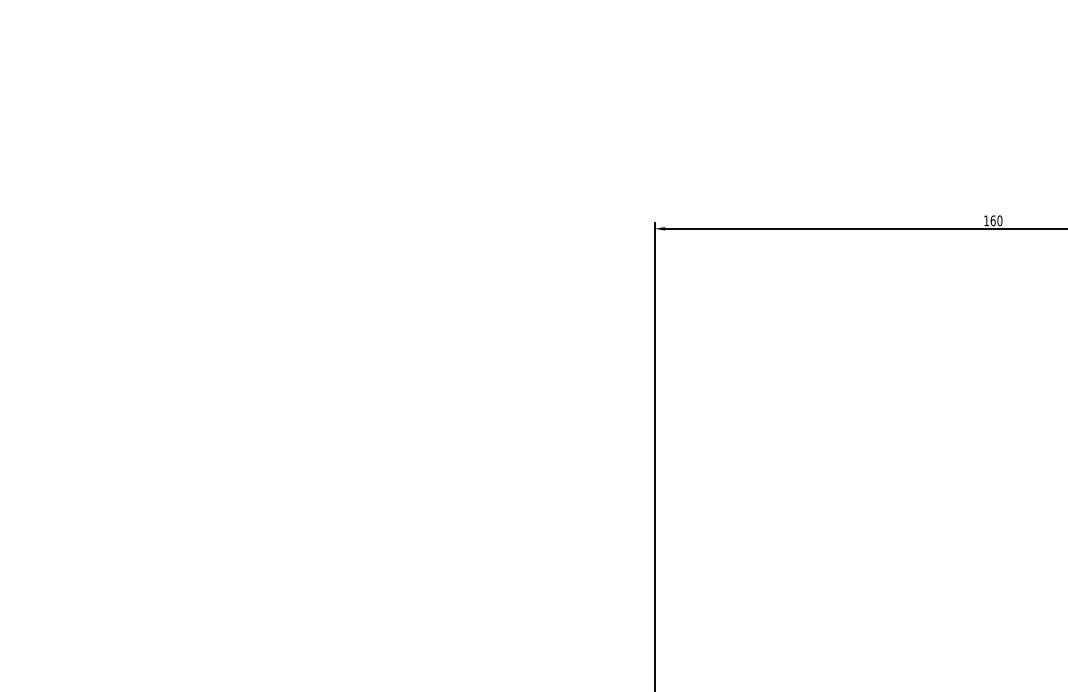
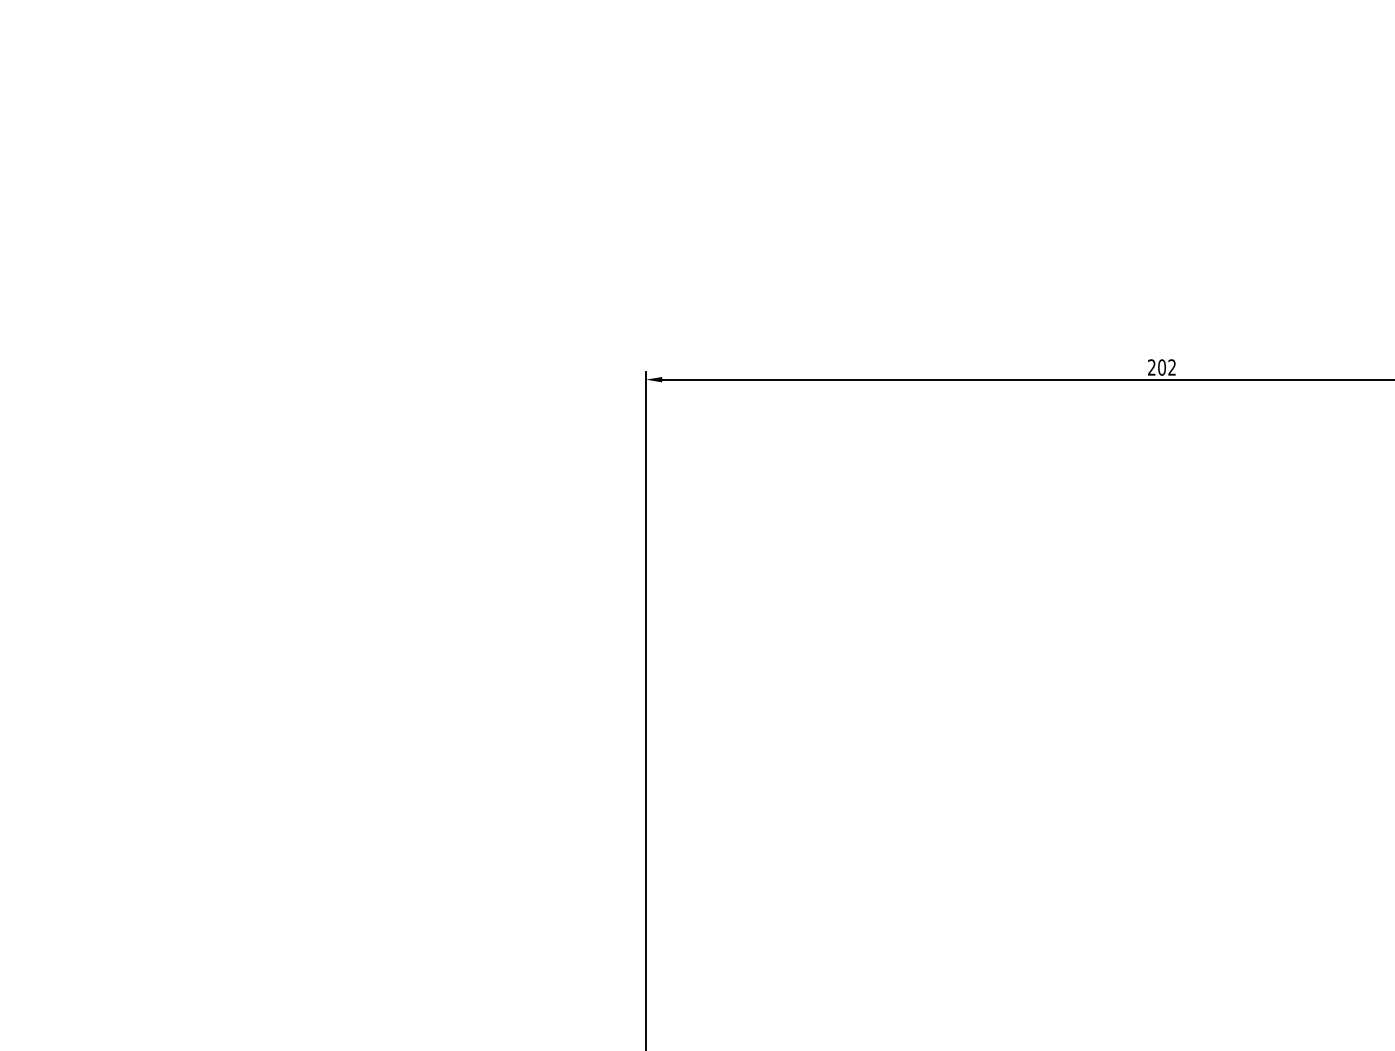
text: (993, 220) -> (1162, 367), 160 -> 202

